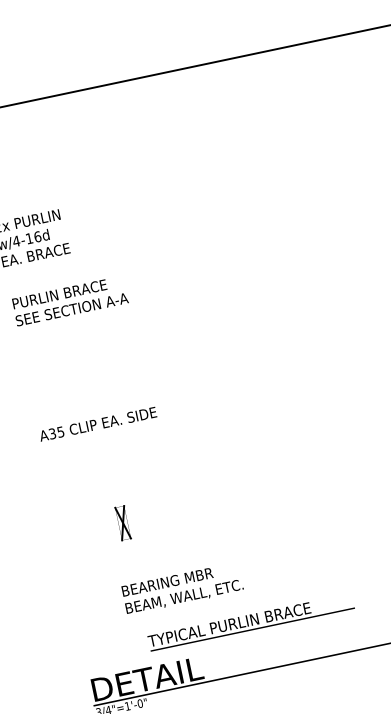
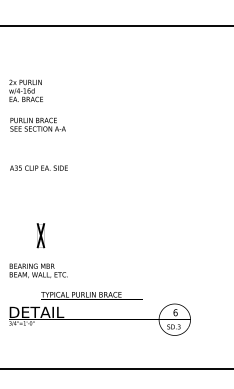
text: (96, 423) -> (38, 167), moved
part: (122, 522) -> (40, 235), size x1.43
text: (182, 587) -> (38, 270), moved

